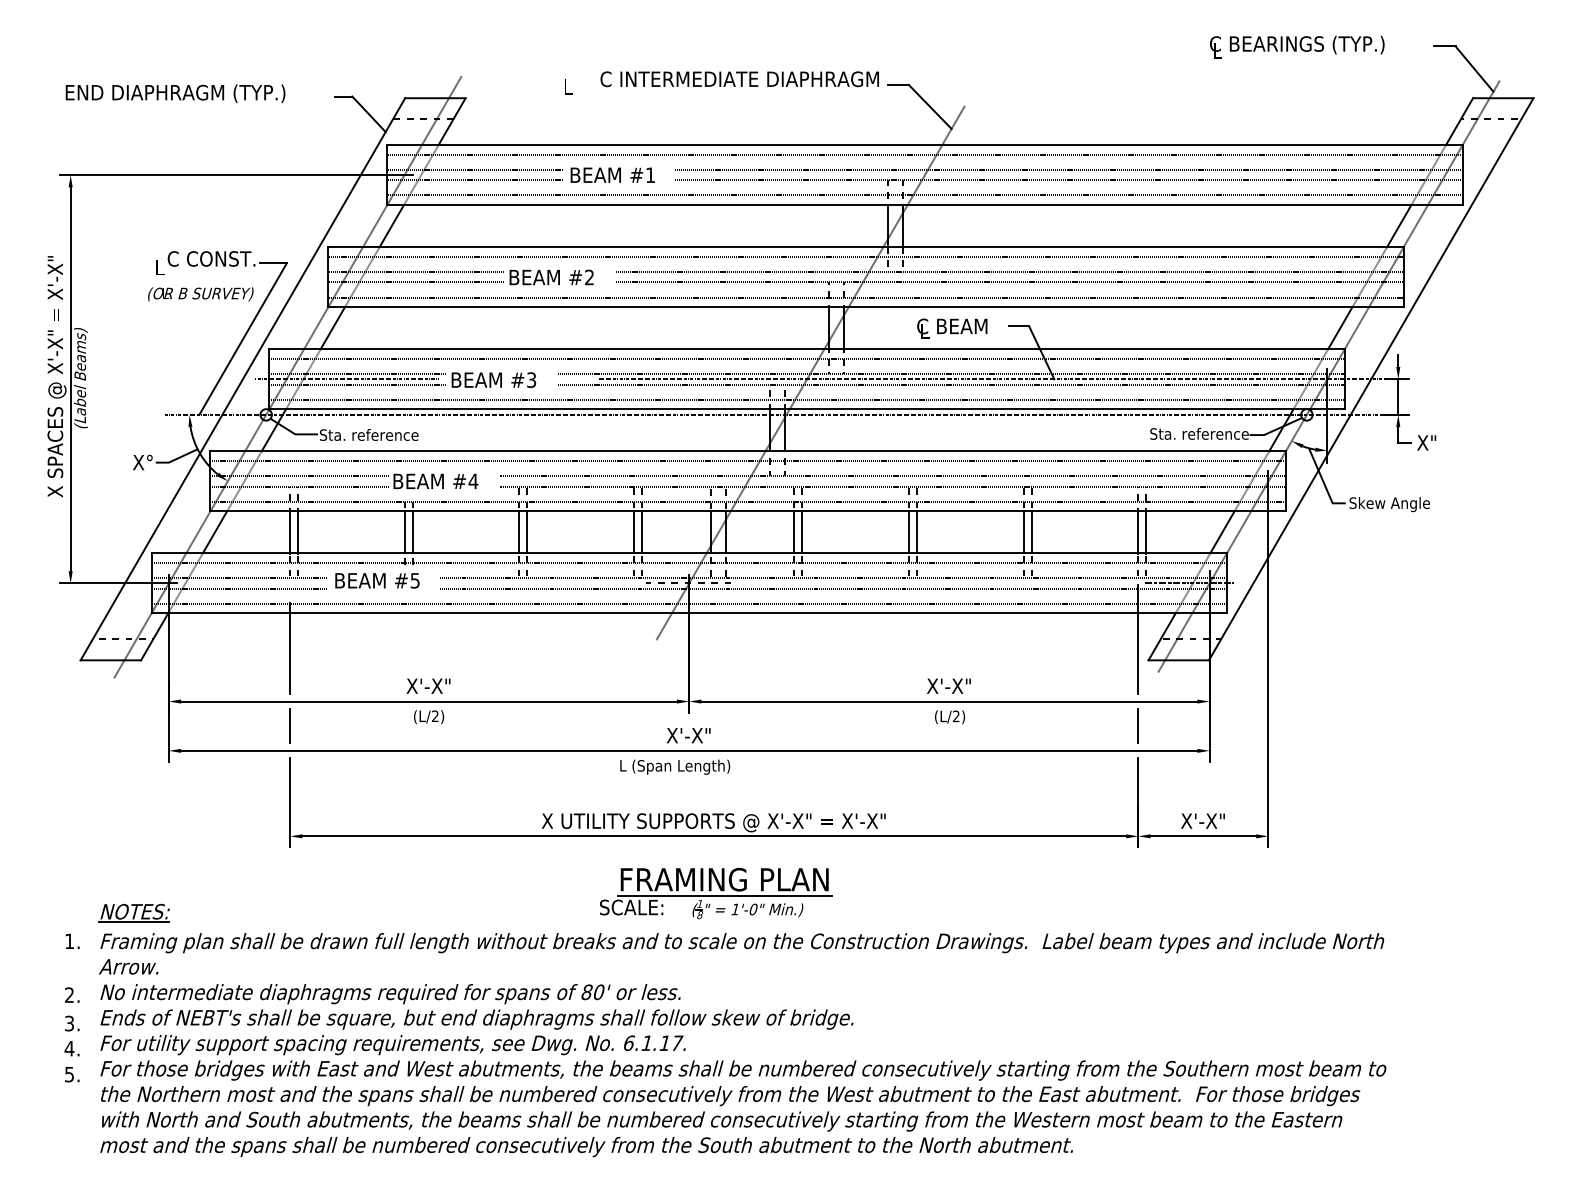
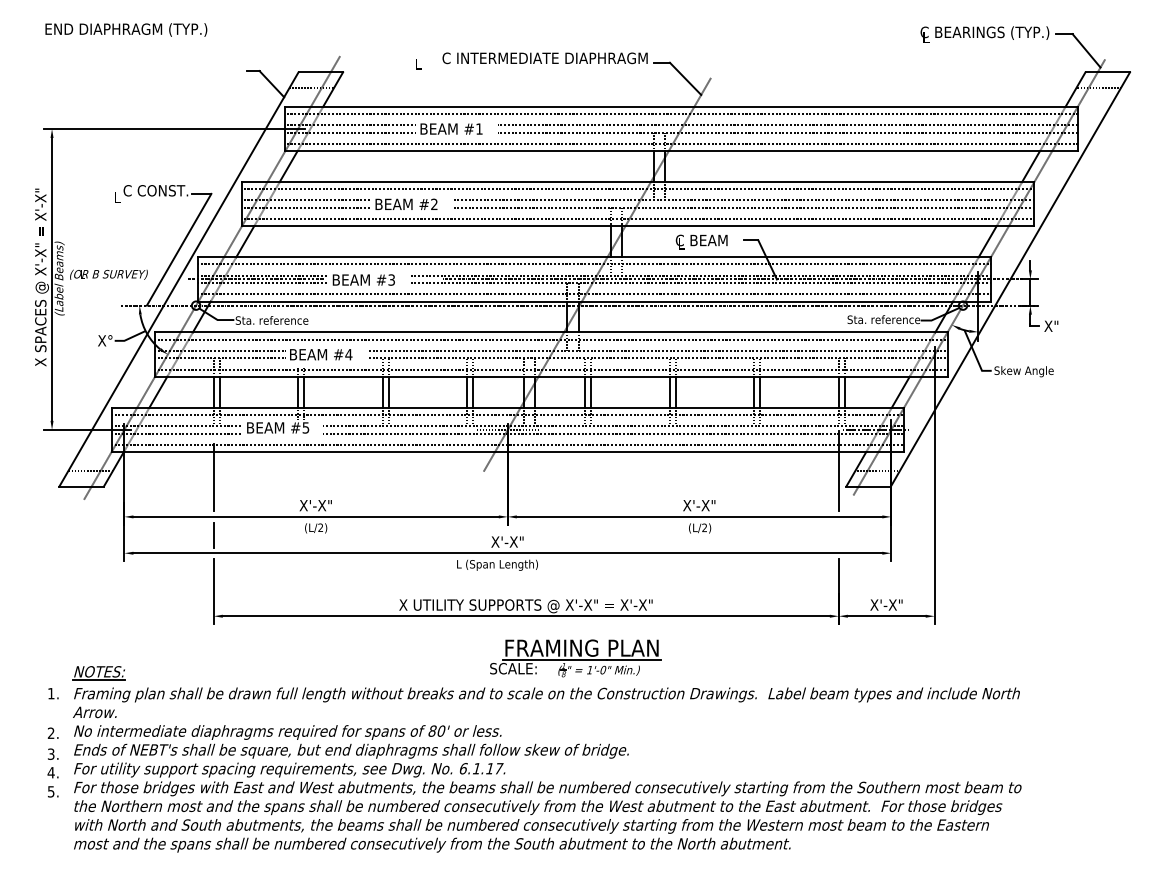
text: (1296, 46) -> (984, 34), moved
text: (175, 93) -> (126, 29), moved
text: (200, 293) -> (108, 274), moved
line: (1137, 725) -> (838, 534), removed
part: (715, 893) -> (575, 658), moved

